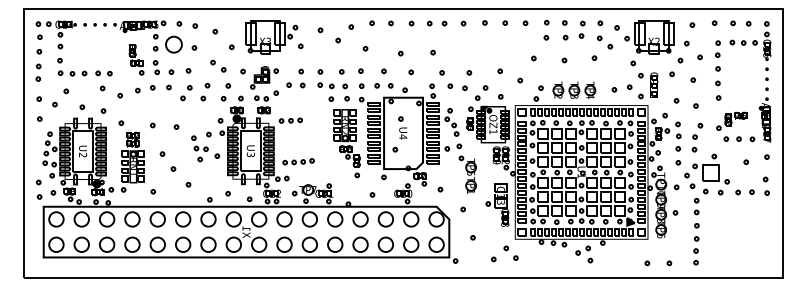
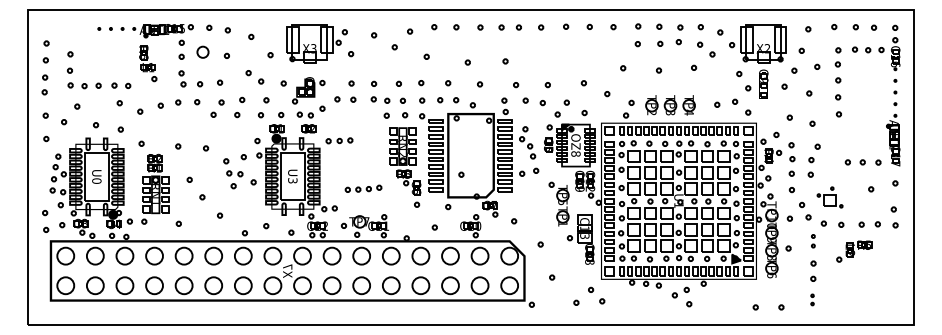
part: (56, 28) -> (65, 33), removed
circle: (173, 45) -> (202, 52), size x0.6
part: (136, 59) -> (148, 63), moved
part: (654, 84) -> (763, 83), moved
part: (731, 121) -> (854, 251), moved
part: (403, 127) -> (470, 148), removed
text: (493, 131) -> (575, 153), OZ1 -> OZ8
text: (82, 154) -> (96, 180), U2 -> U0
part: (298, 161) -> (363, 188), moved
part: (710, 169) -> (829, 197), size x0.6
part: (467, 174) -> (558, 203), moved
part: (696, 206) -> (813, 241), size x0.7
text: (246, 228) -> (287, 266), X1 -> X7
part: (695, 256) -> (812, 299), size x0.6

